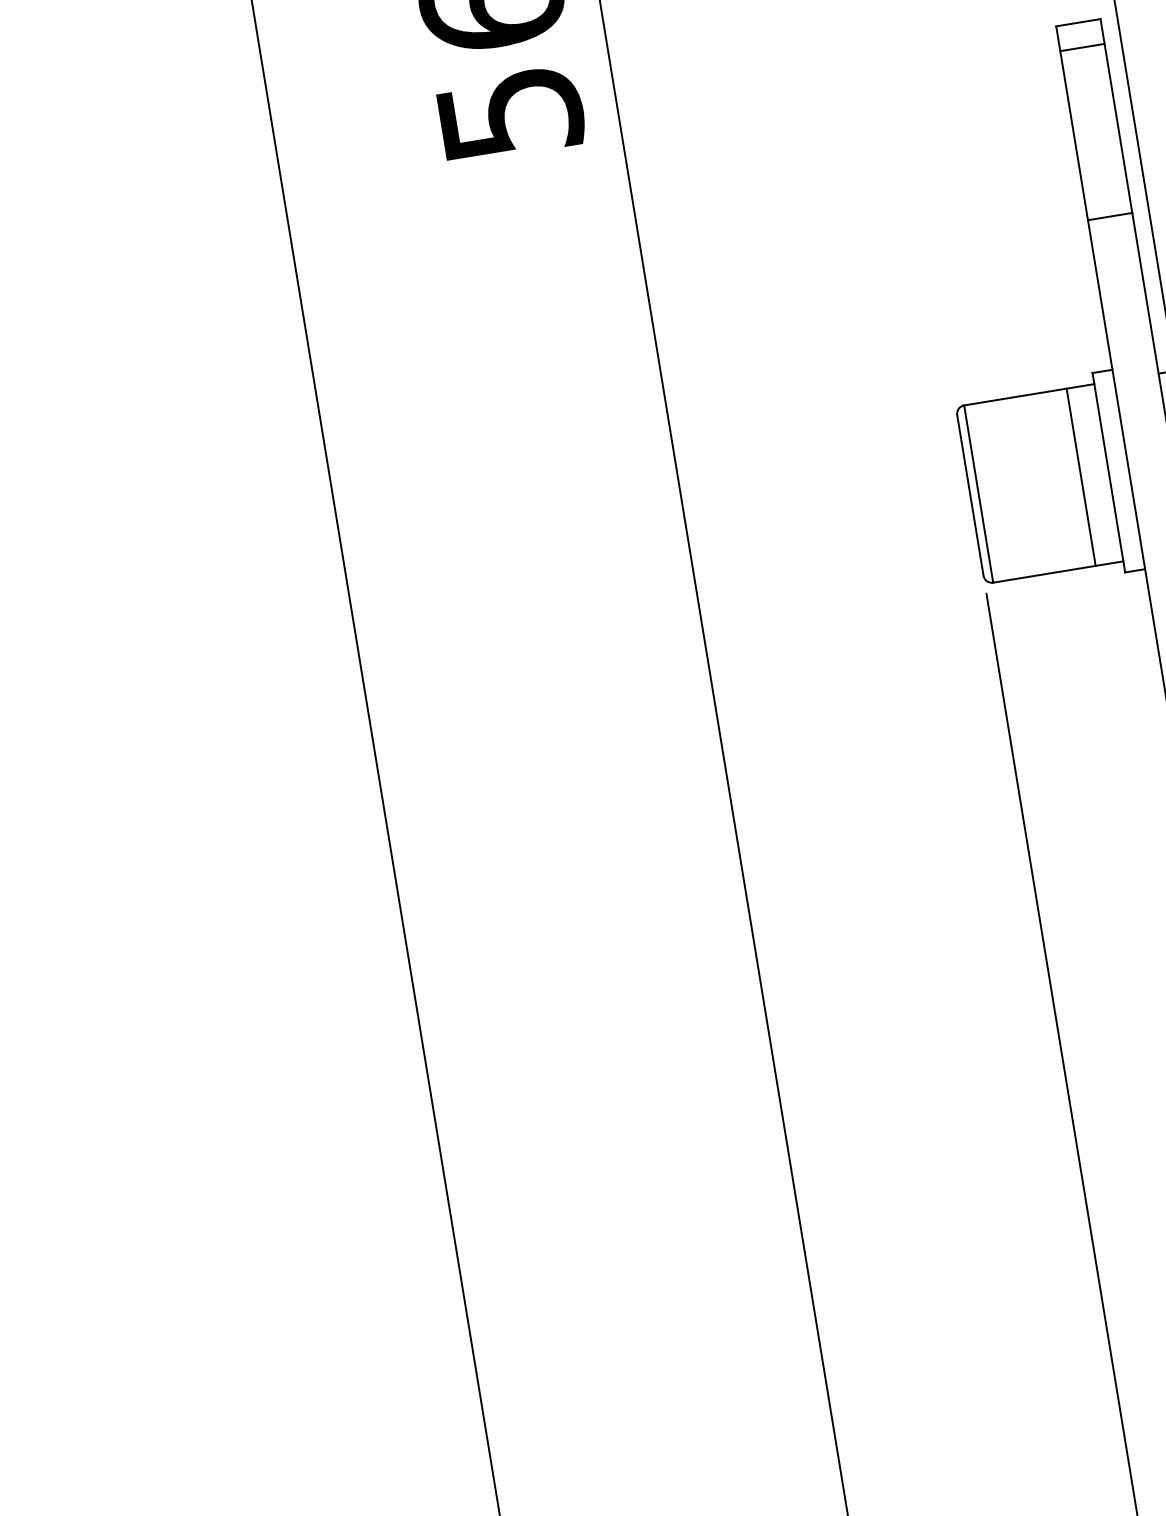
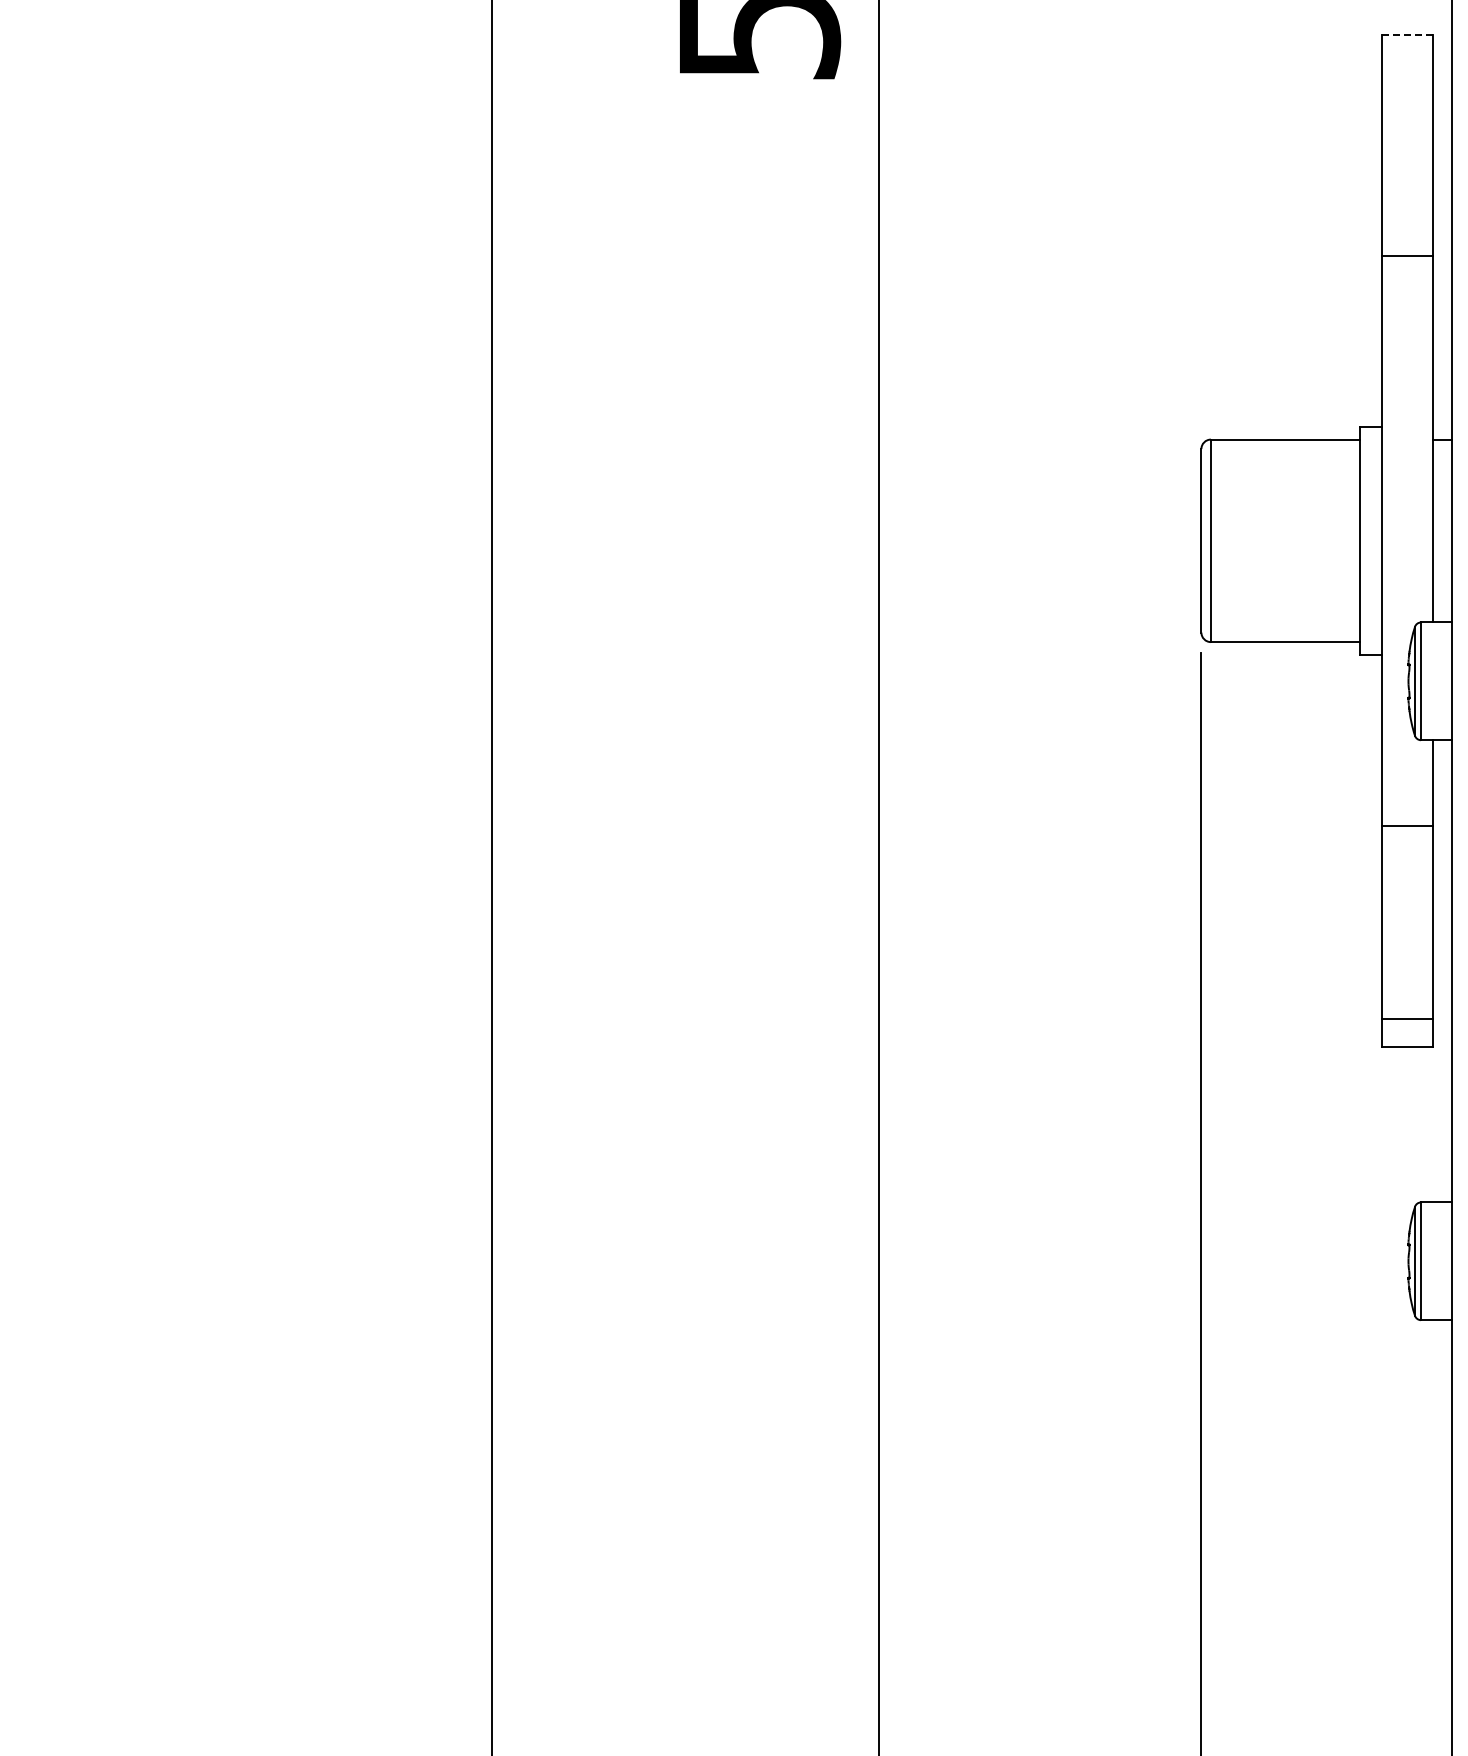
line: (1078, 22) -> (1407, 34), solid -> dashed
line: (1082, 47) -> (1407, 62), removed
line: (1080, 477) -> (1327, 540), removed

